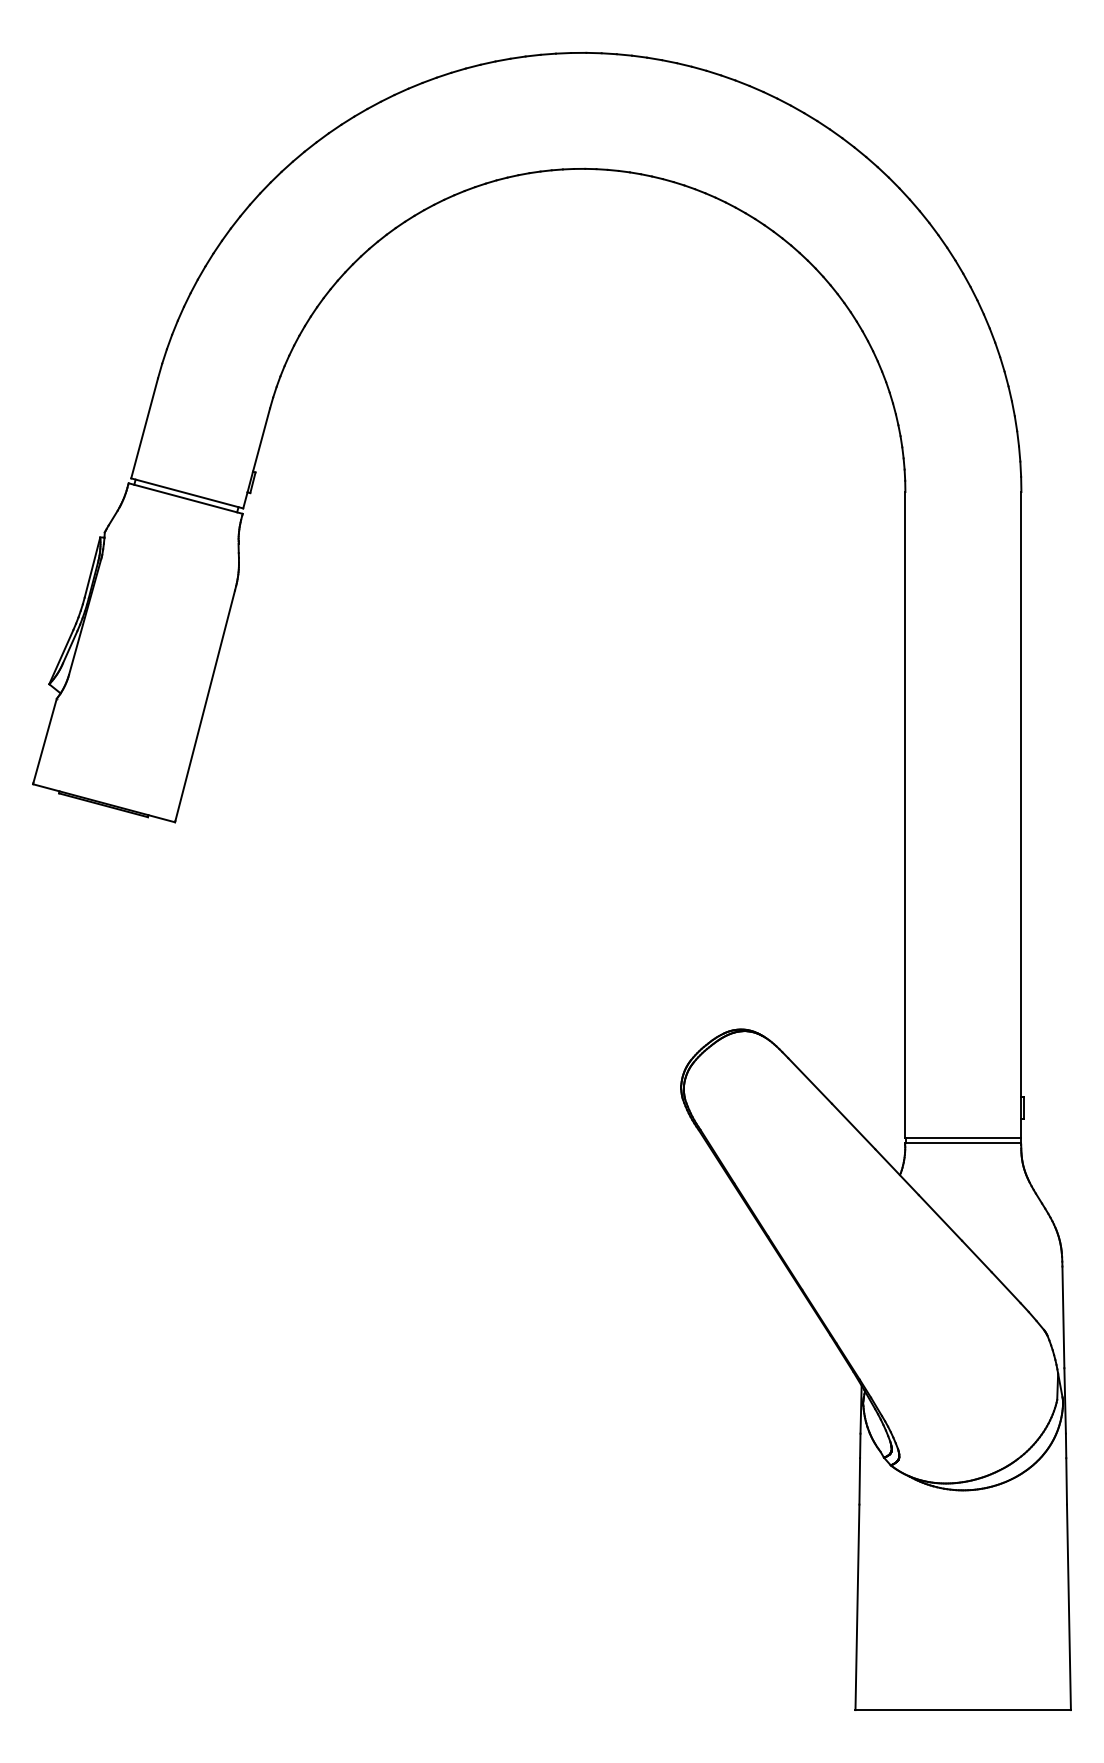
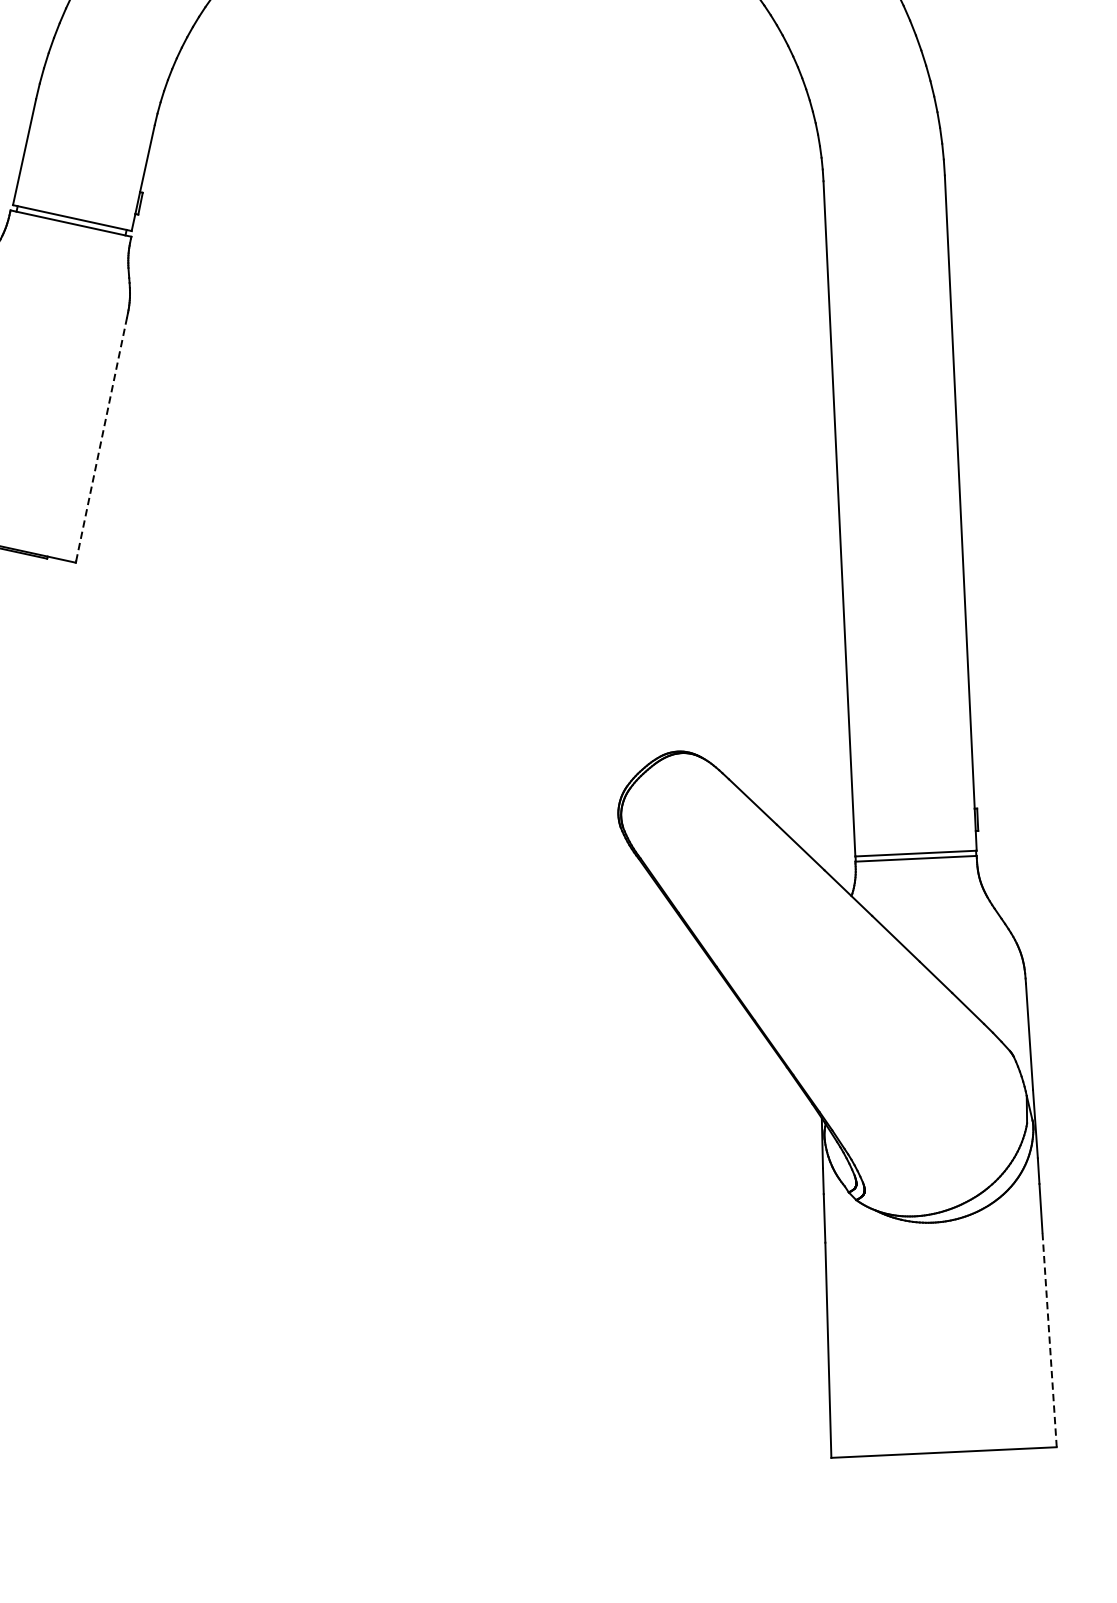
line: (205, 705) -> (101, 439), solid -> dashed
line: (1068, 1607) -> (1049, 1340), solid -> dashed

